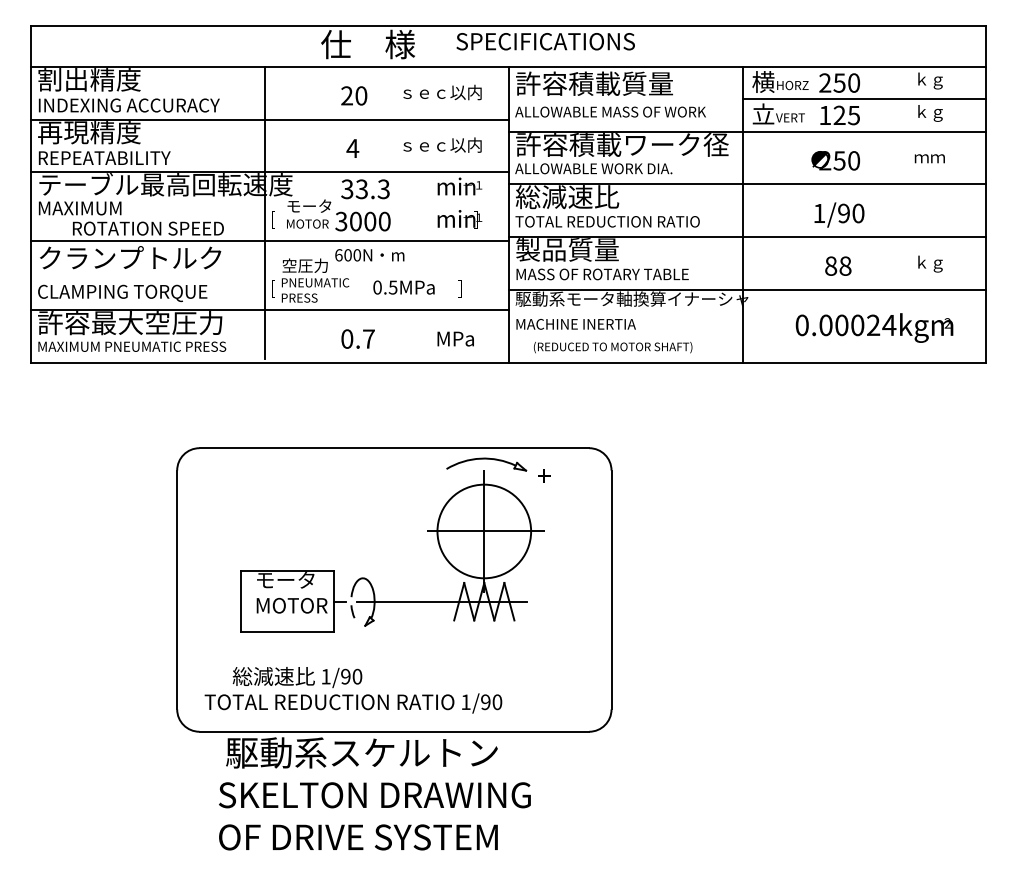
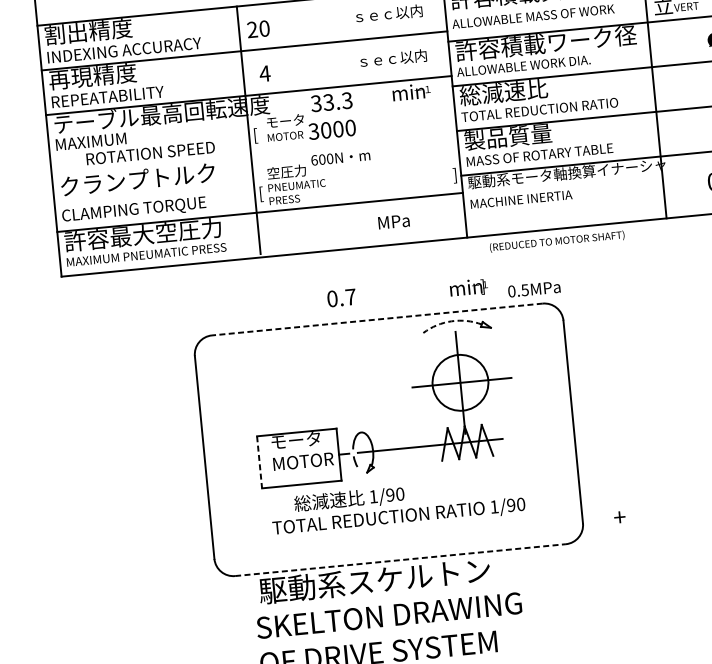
text: (354, 95) -> (258, 28), moved
text: (352, 148) -> (264, 73), moved
text: (459, 219) -> (468, 287), moved
line: (269, 241) -> (254, 154), removed
text: (403, 287) -> (533, 289), moved
text: (459, 288) -> (454, 175), moved
text: (357, 338) -> (341, 297), moved
text: (455, 338) -> (393, 221), moved
text: (613, 347) -> (557, 241), moved
line: (394, 448) -> (377, 319), solid -> dashed
arc: (480, 458) -> (451, 321), solid -> dashed
text: (544, 475) -> (619, 516), moved
circle: (484, 531) -> (460, 382), size x0.7
line: (240, 601) -> (259, 462), solid -> dashed
text: (353, 690) -> (398, 506), moved
line: (394, 731) -> (400, 559), solid -> dashed

